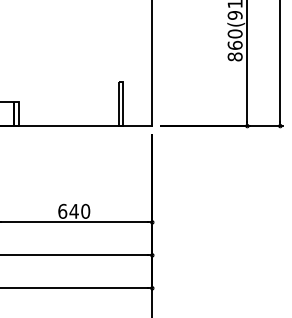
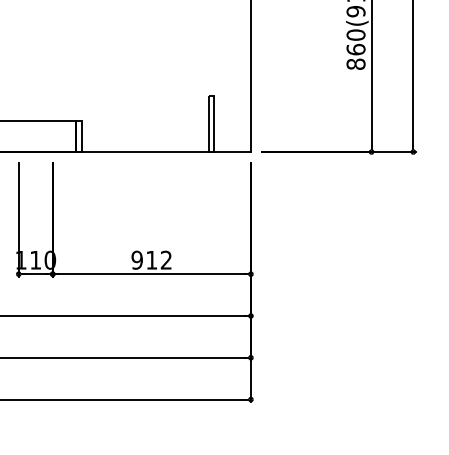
text: (73, 210) -> (151, 259), 640 -> 912

